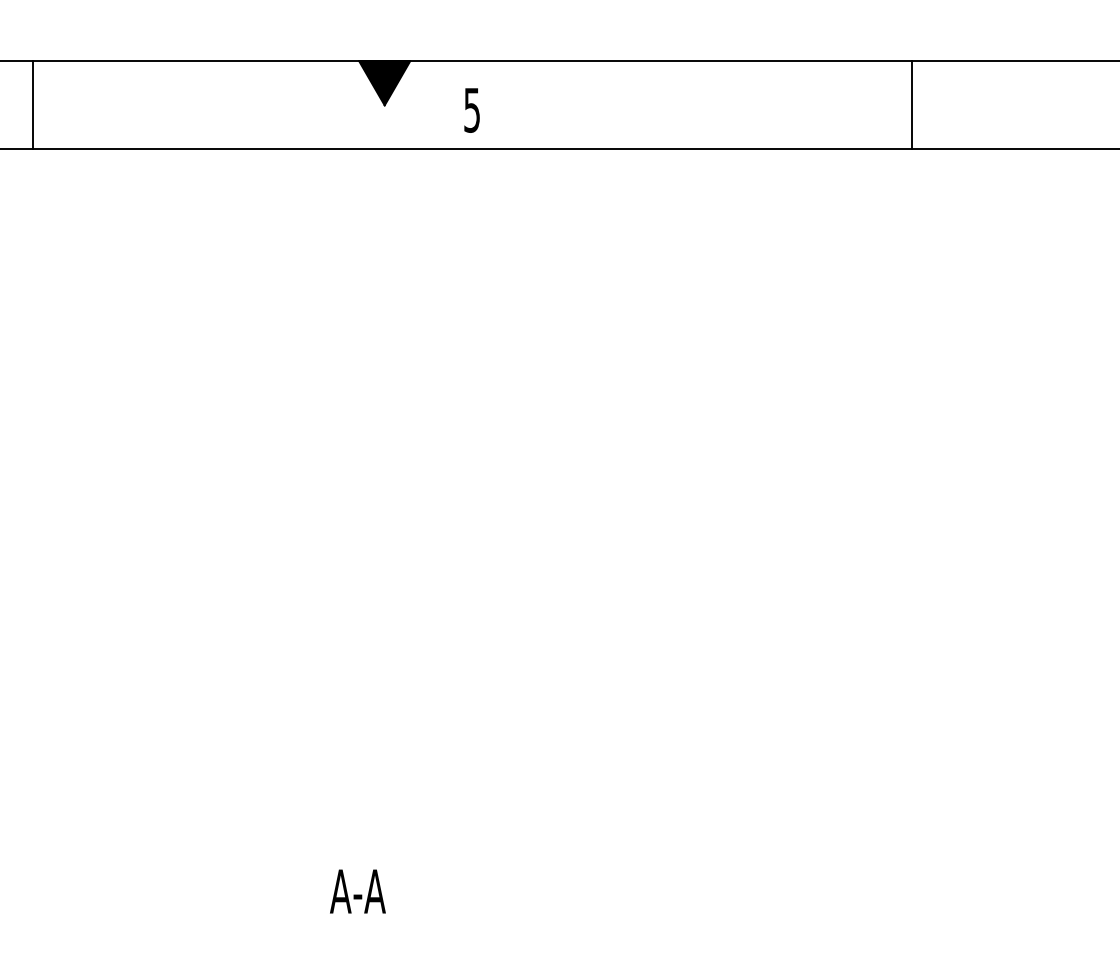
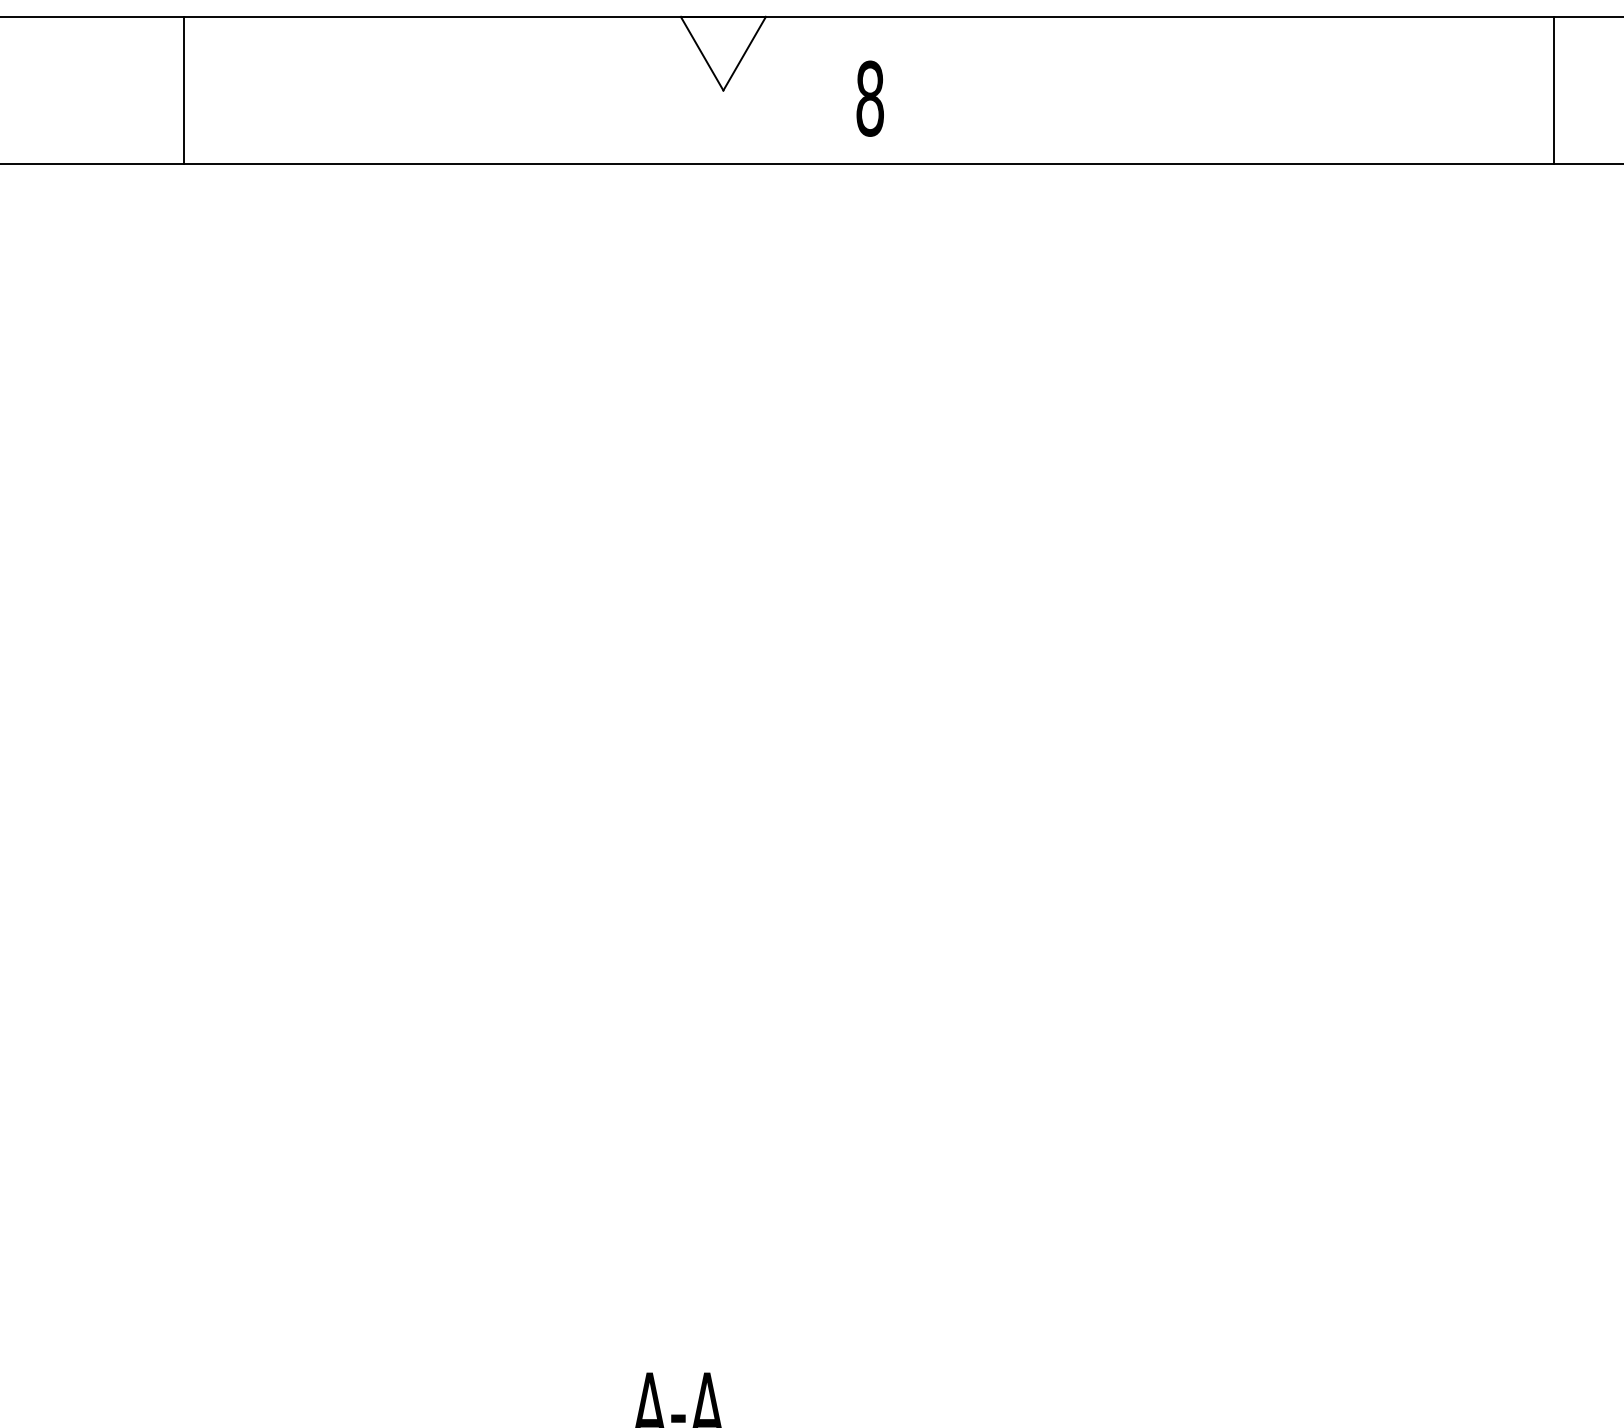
fill: (384, 83) -> (723, 53), removed
line: (33, 105) -> (184, 90), moved
line: (911, 105) -> (1553, 90), moved
text: (472, 109) -> (870, 97), 5 -> 8

